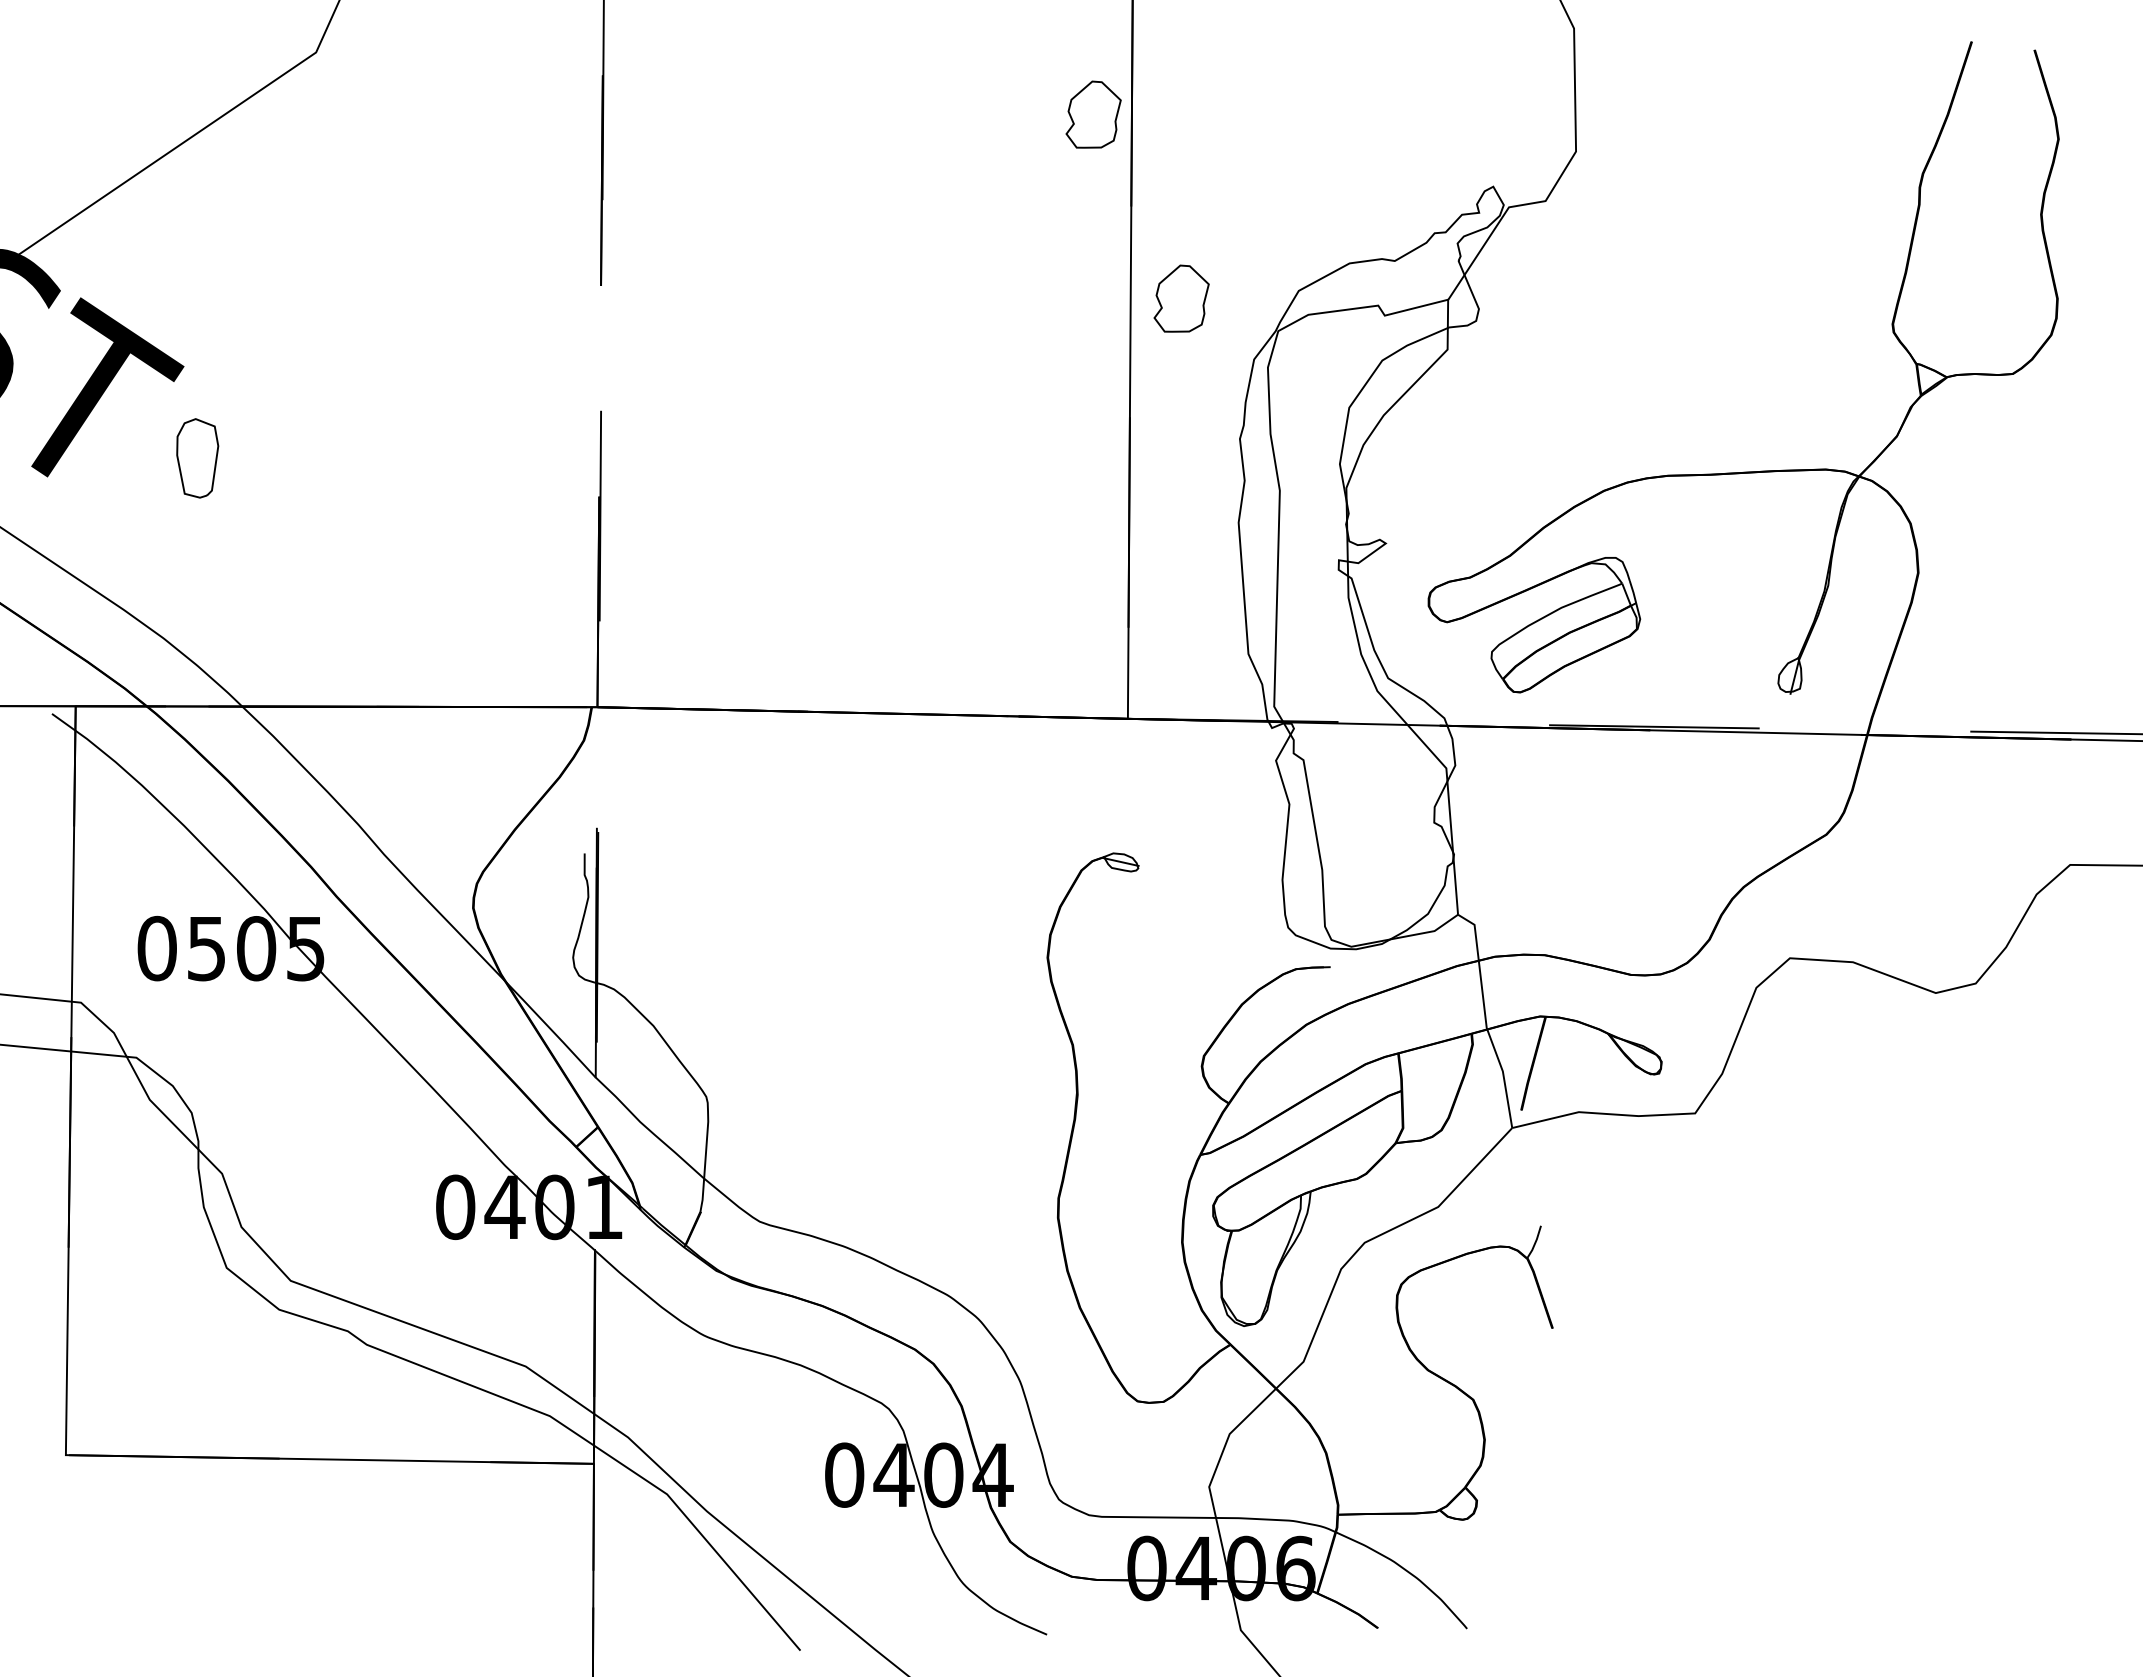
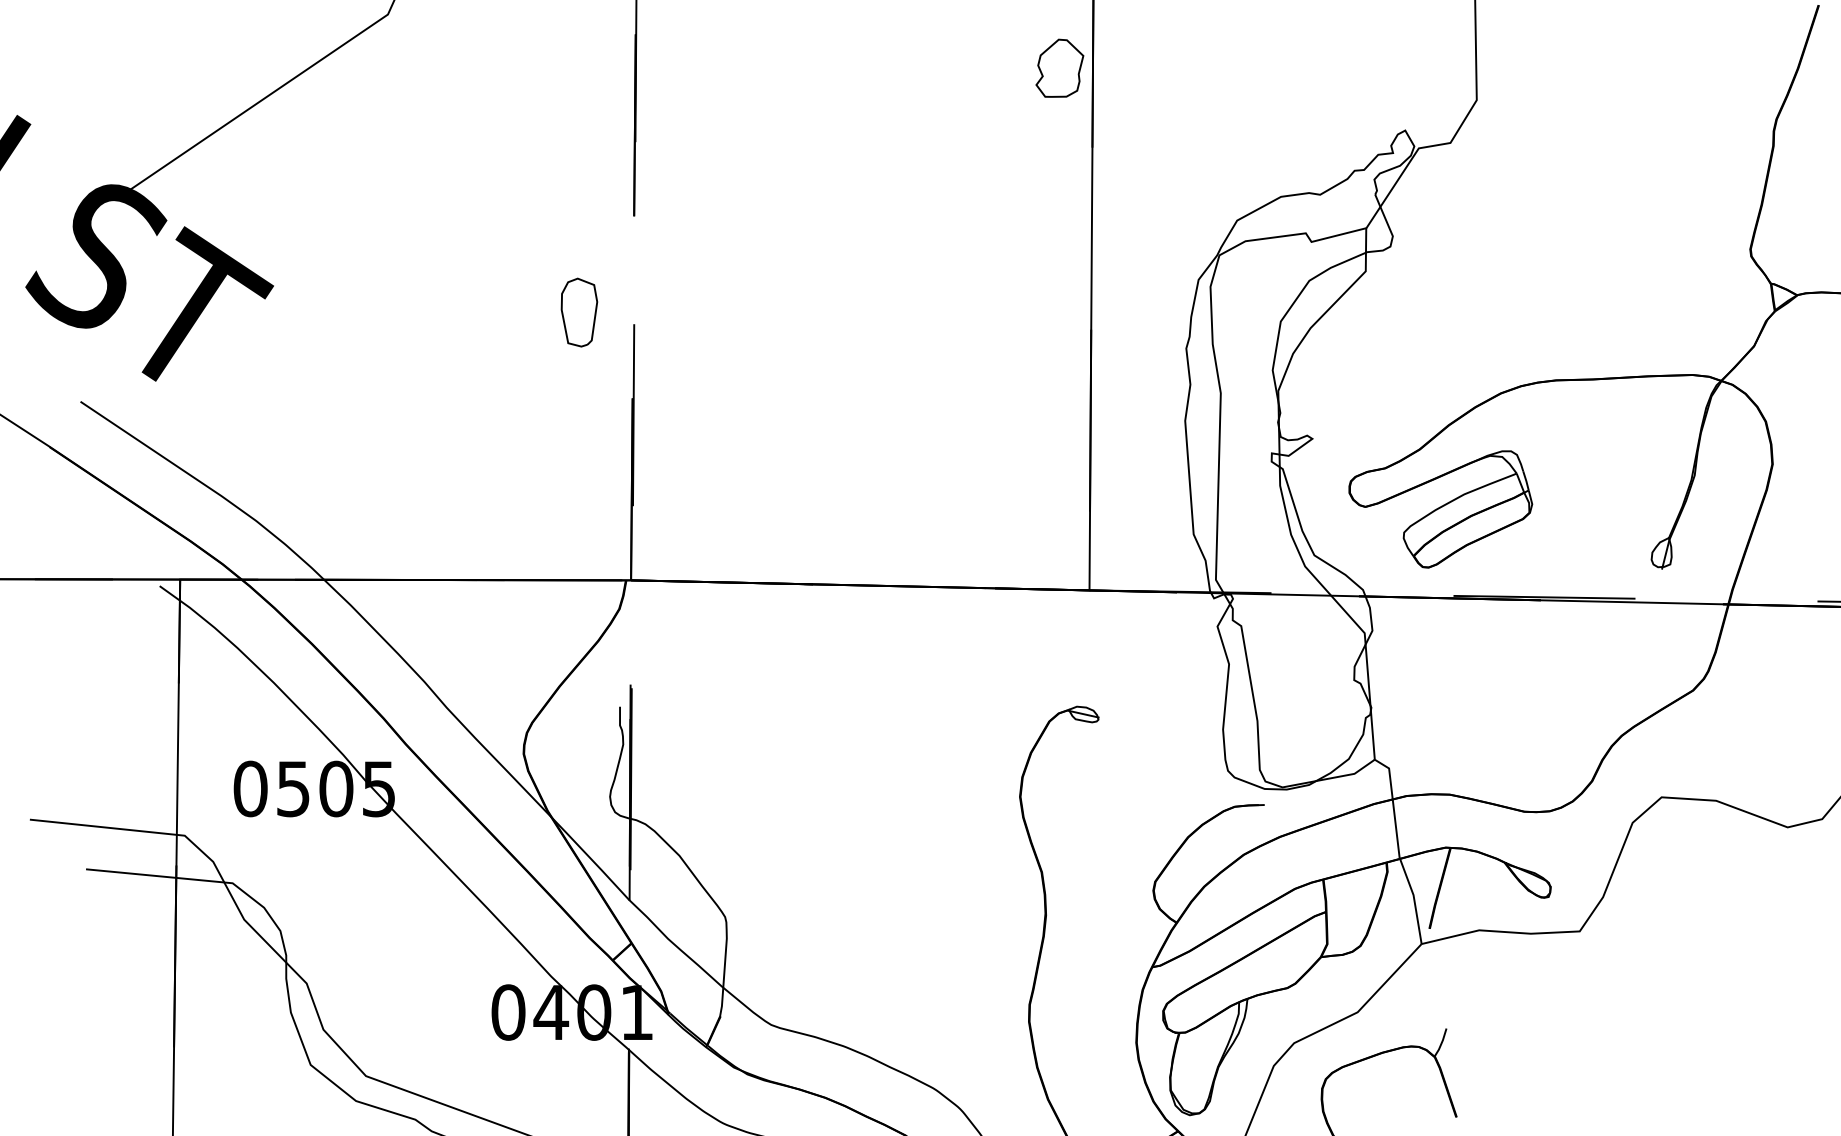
part: (1181, 298) -> (1135, 227), removed
part: (197, 458) -> (579, 312), moved

